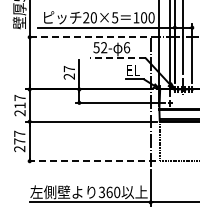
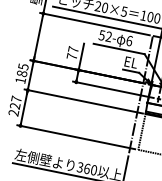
line: (86, 37) -> (94, 24), dashed -> solid
line: (117, 58) -> (118, 49), dashed -> solid
text: (68, 76) -> (71, 56), 27 -> 77
text: (19, 105) -> (21, 73), 217 -> 185
text: (19, 141) -> (14, 106), 277 -> 227
line: (90, 161) -> (75, 137), dashed -> solid

